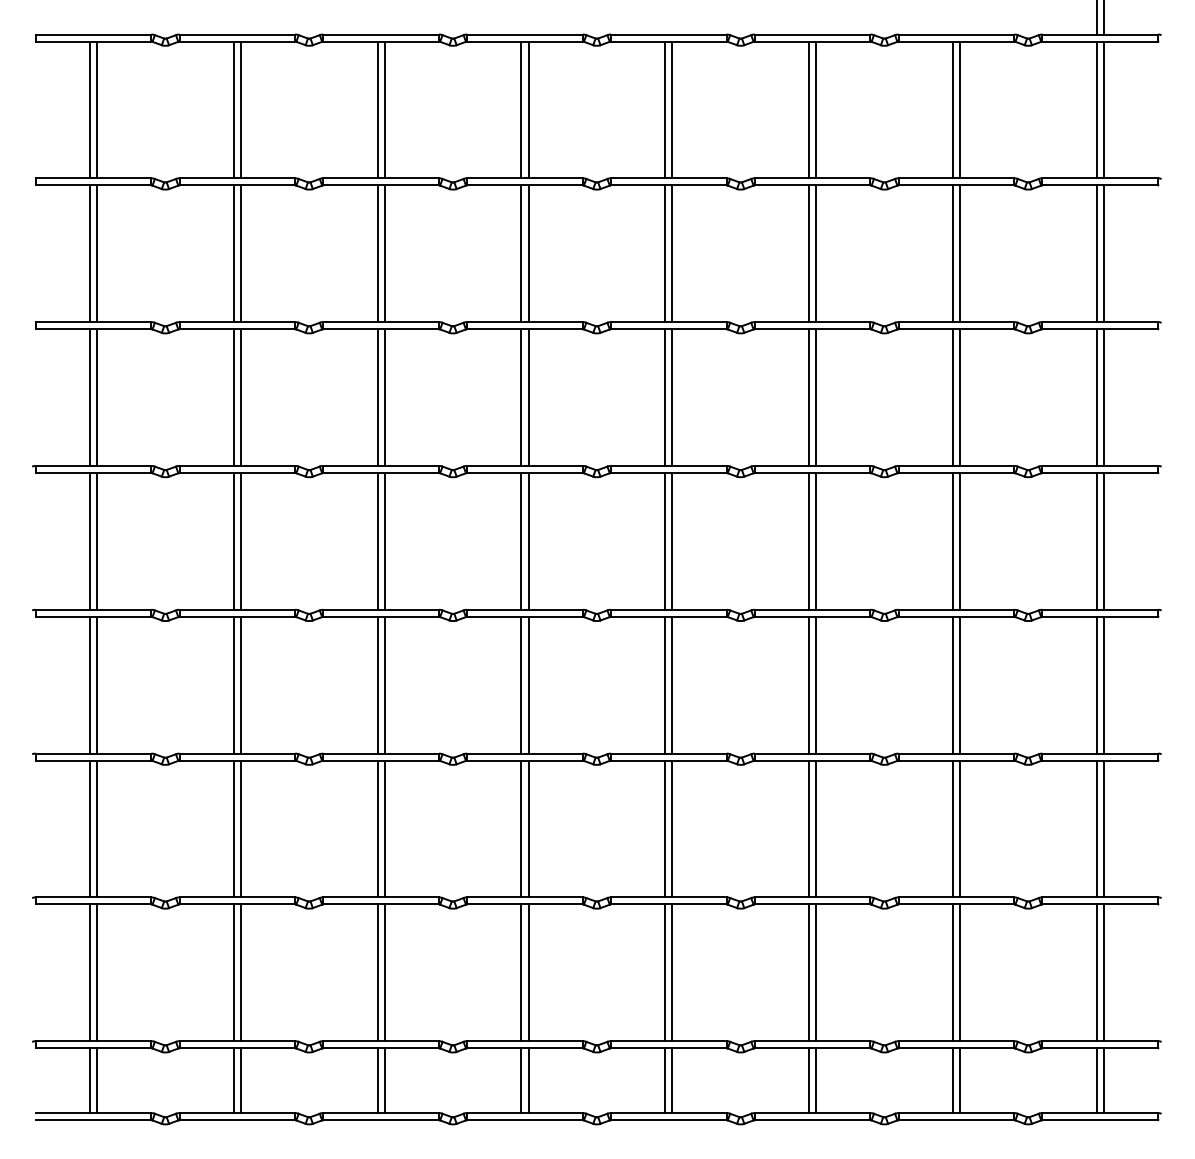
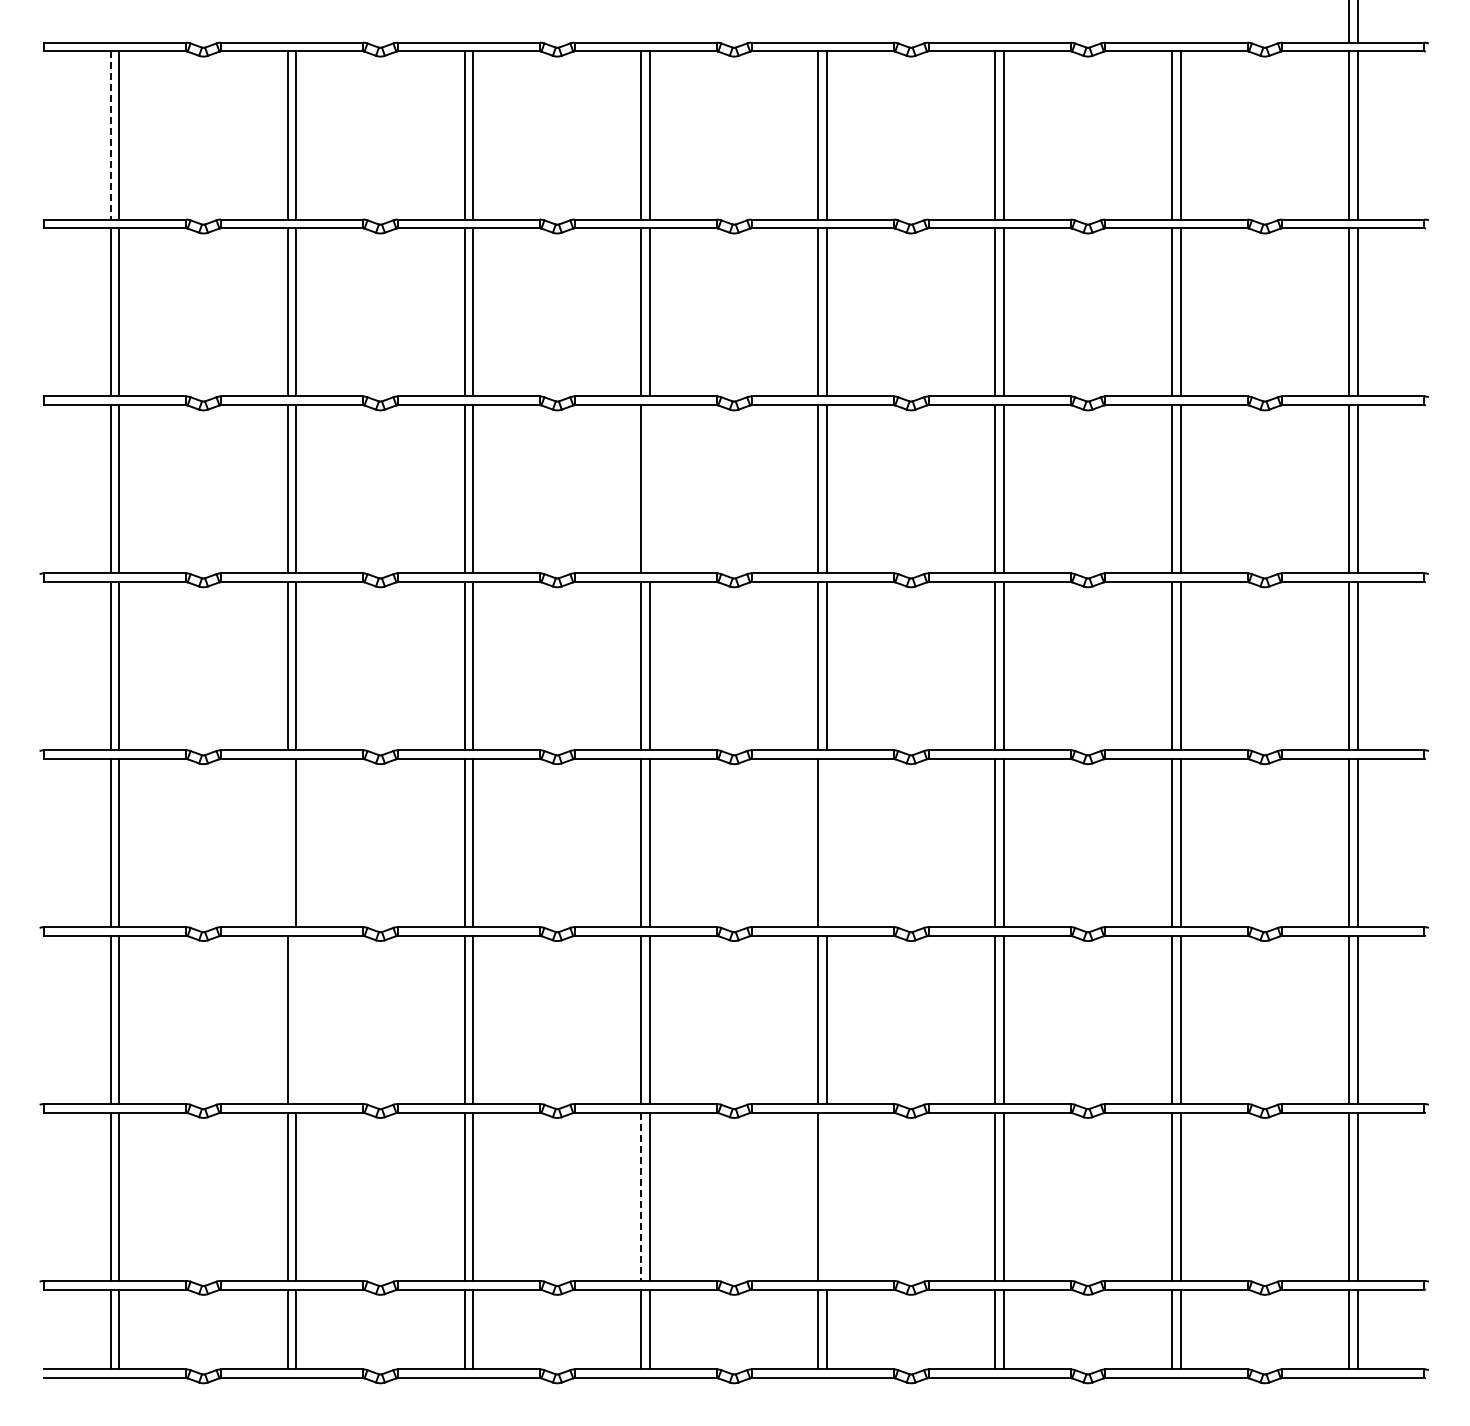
line: (89, 109) -> (110, 135), solid -> dashed
line: (528, 397) -> (650, 489), removed
line: (233, 684) -> (287, 842), removed
line: (672, 684) -> (827, 842), removed
line: (240, 828) -> (296, 1019), removed
line: (672, 972) -> (827, 1196), removed
line: (521, 973) -> (641, 1197), solid -> dashed

